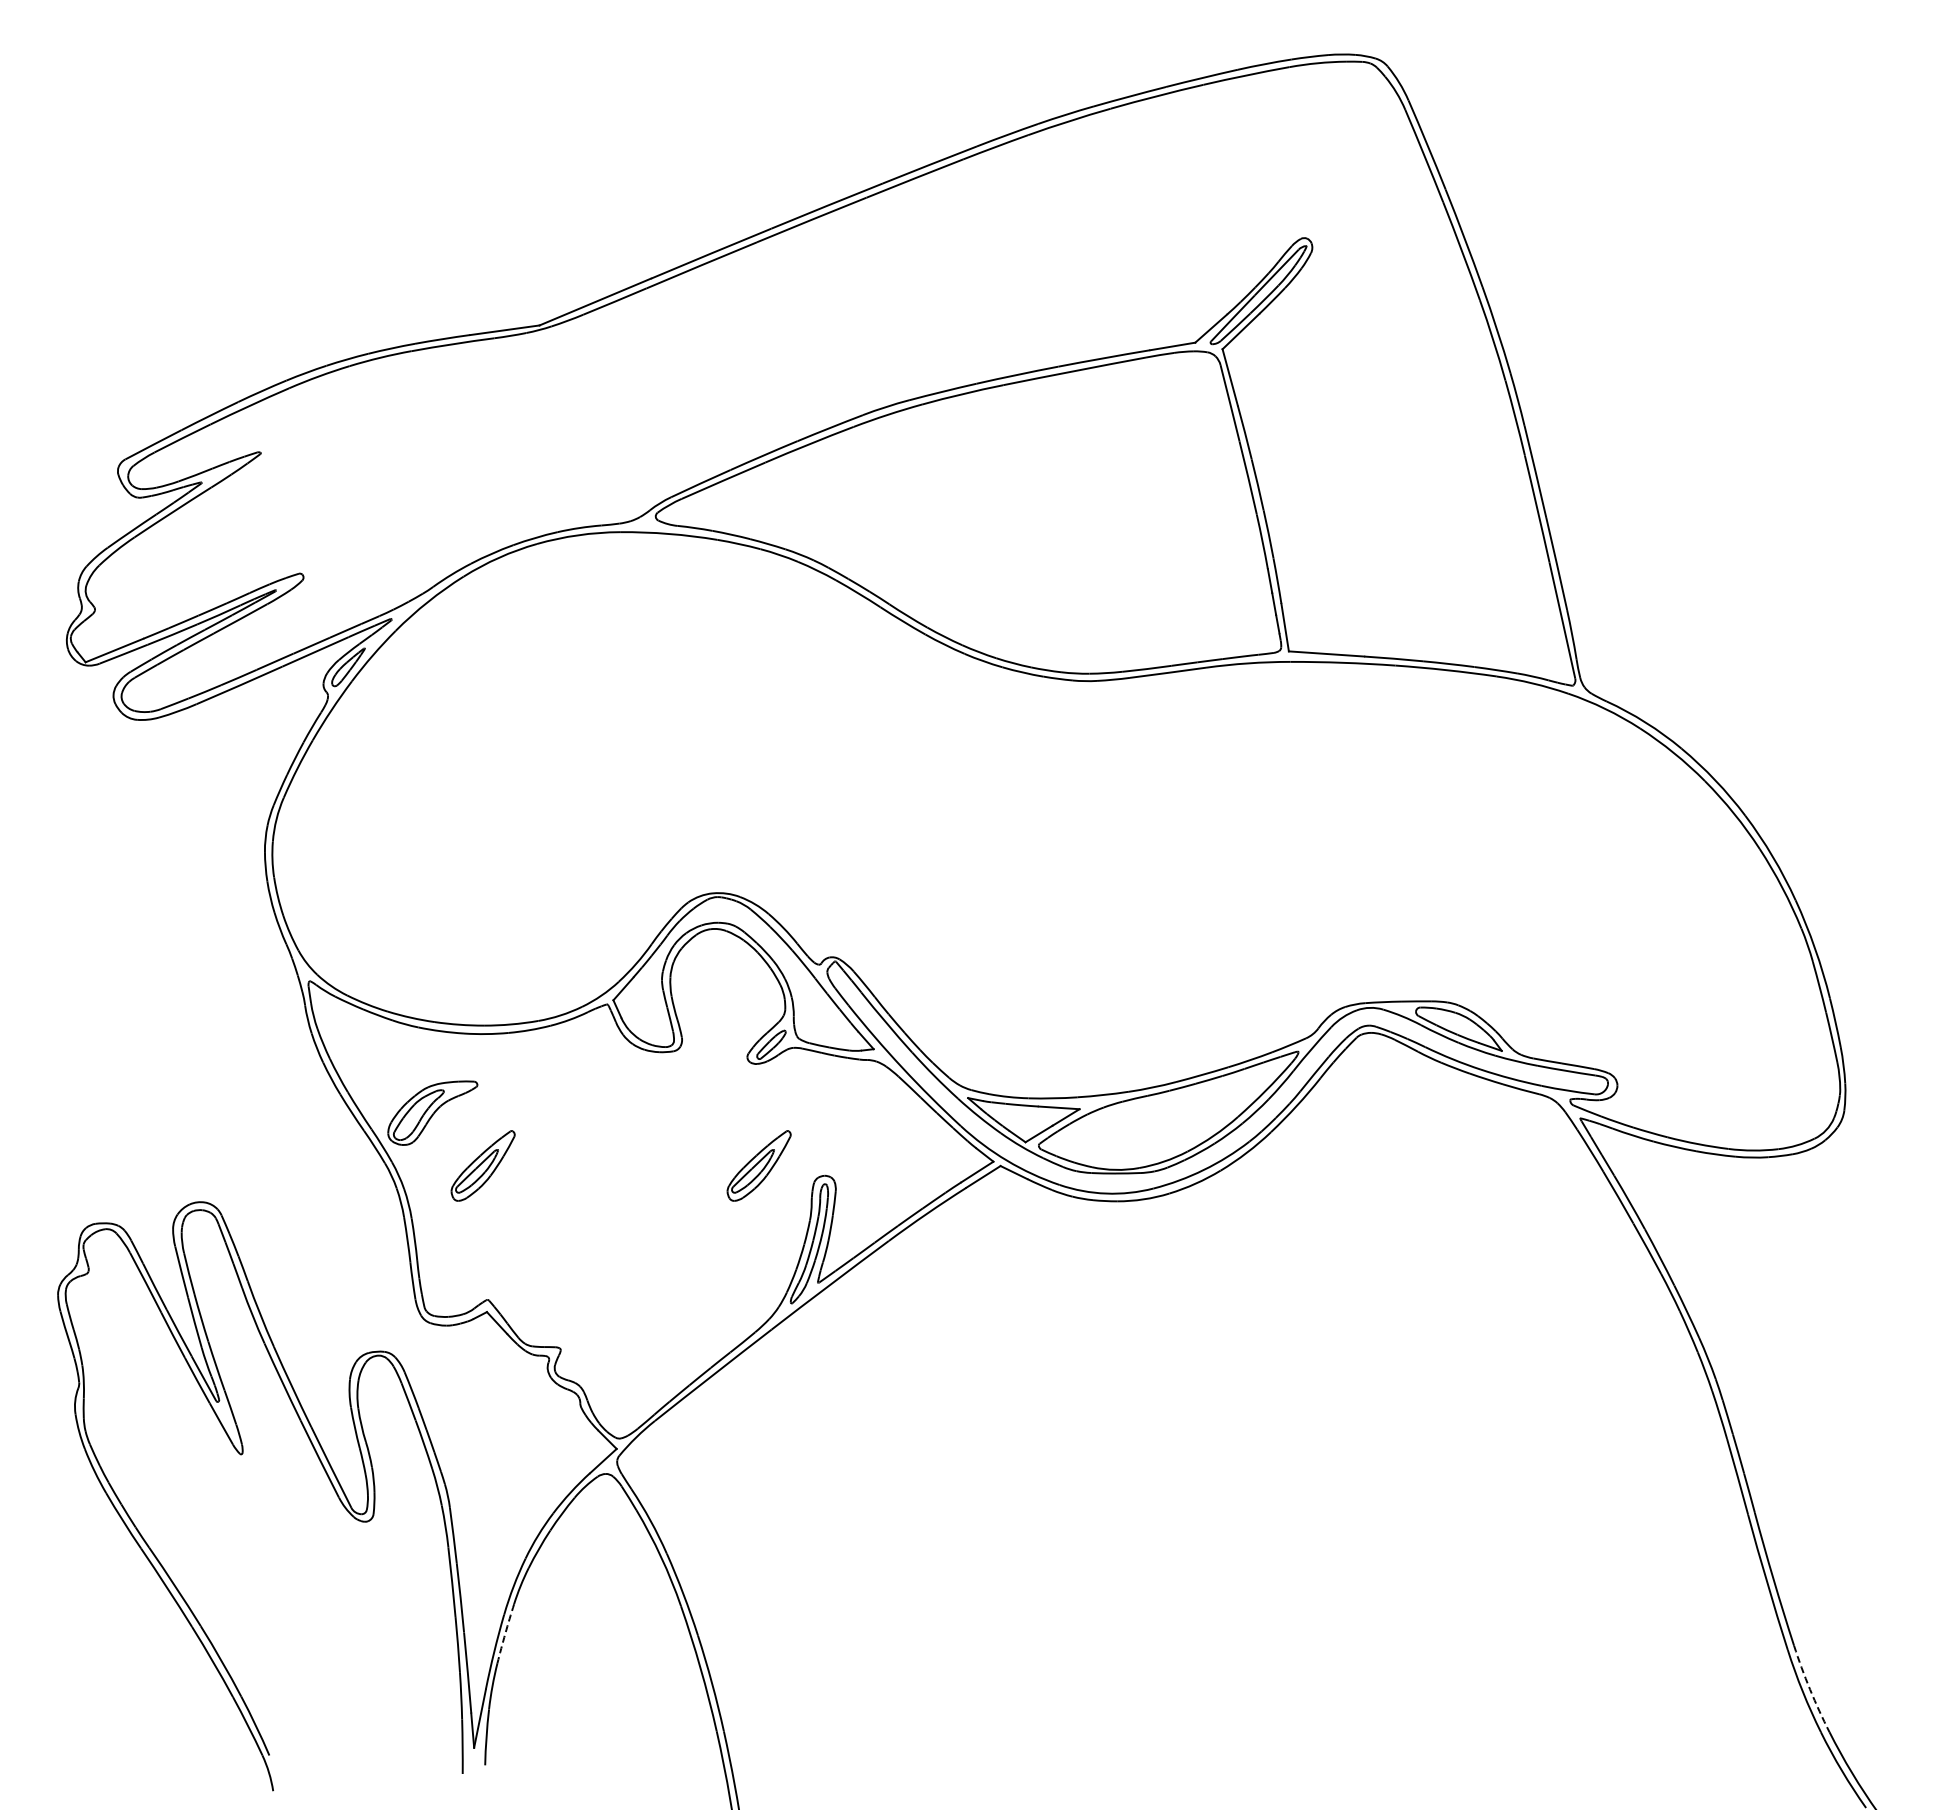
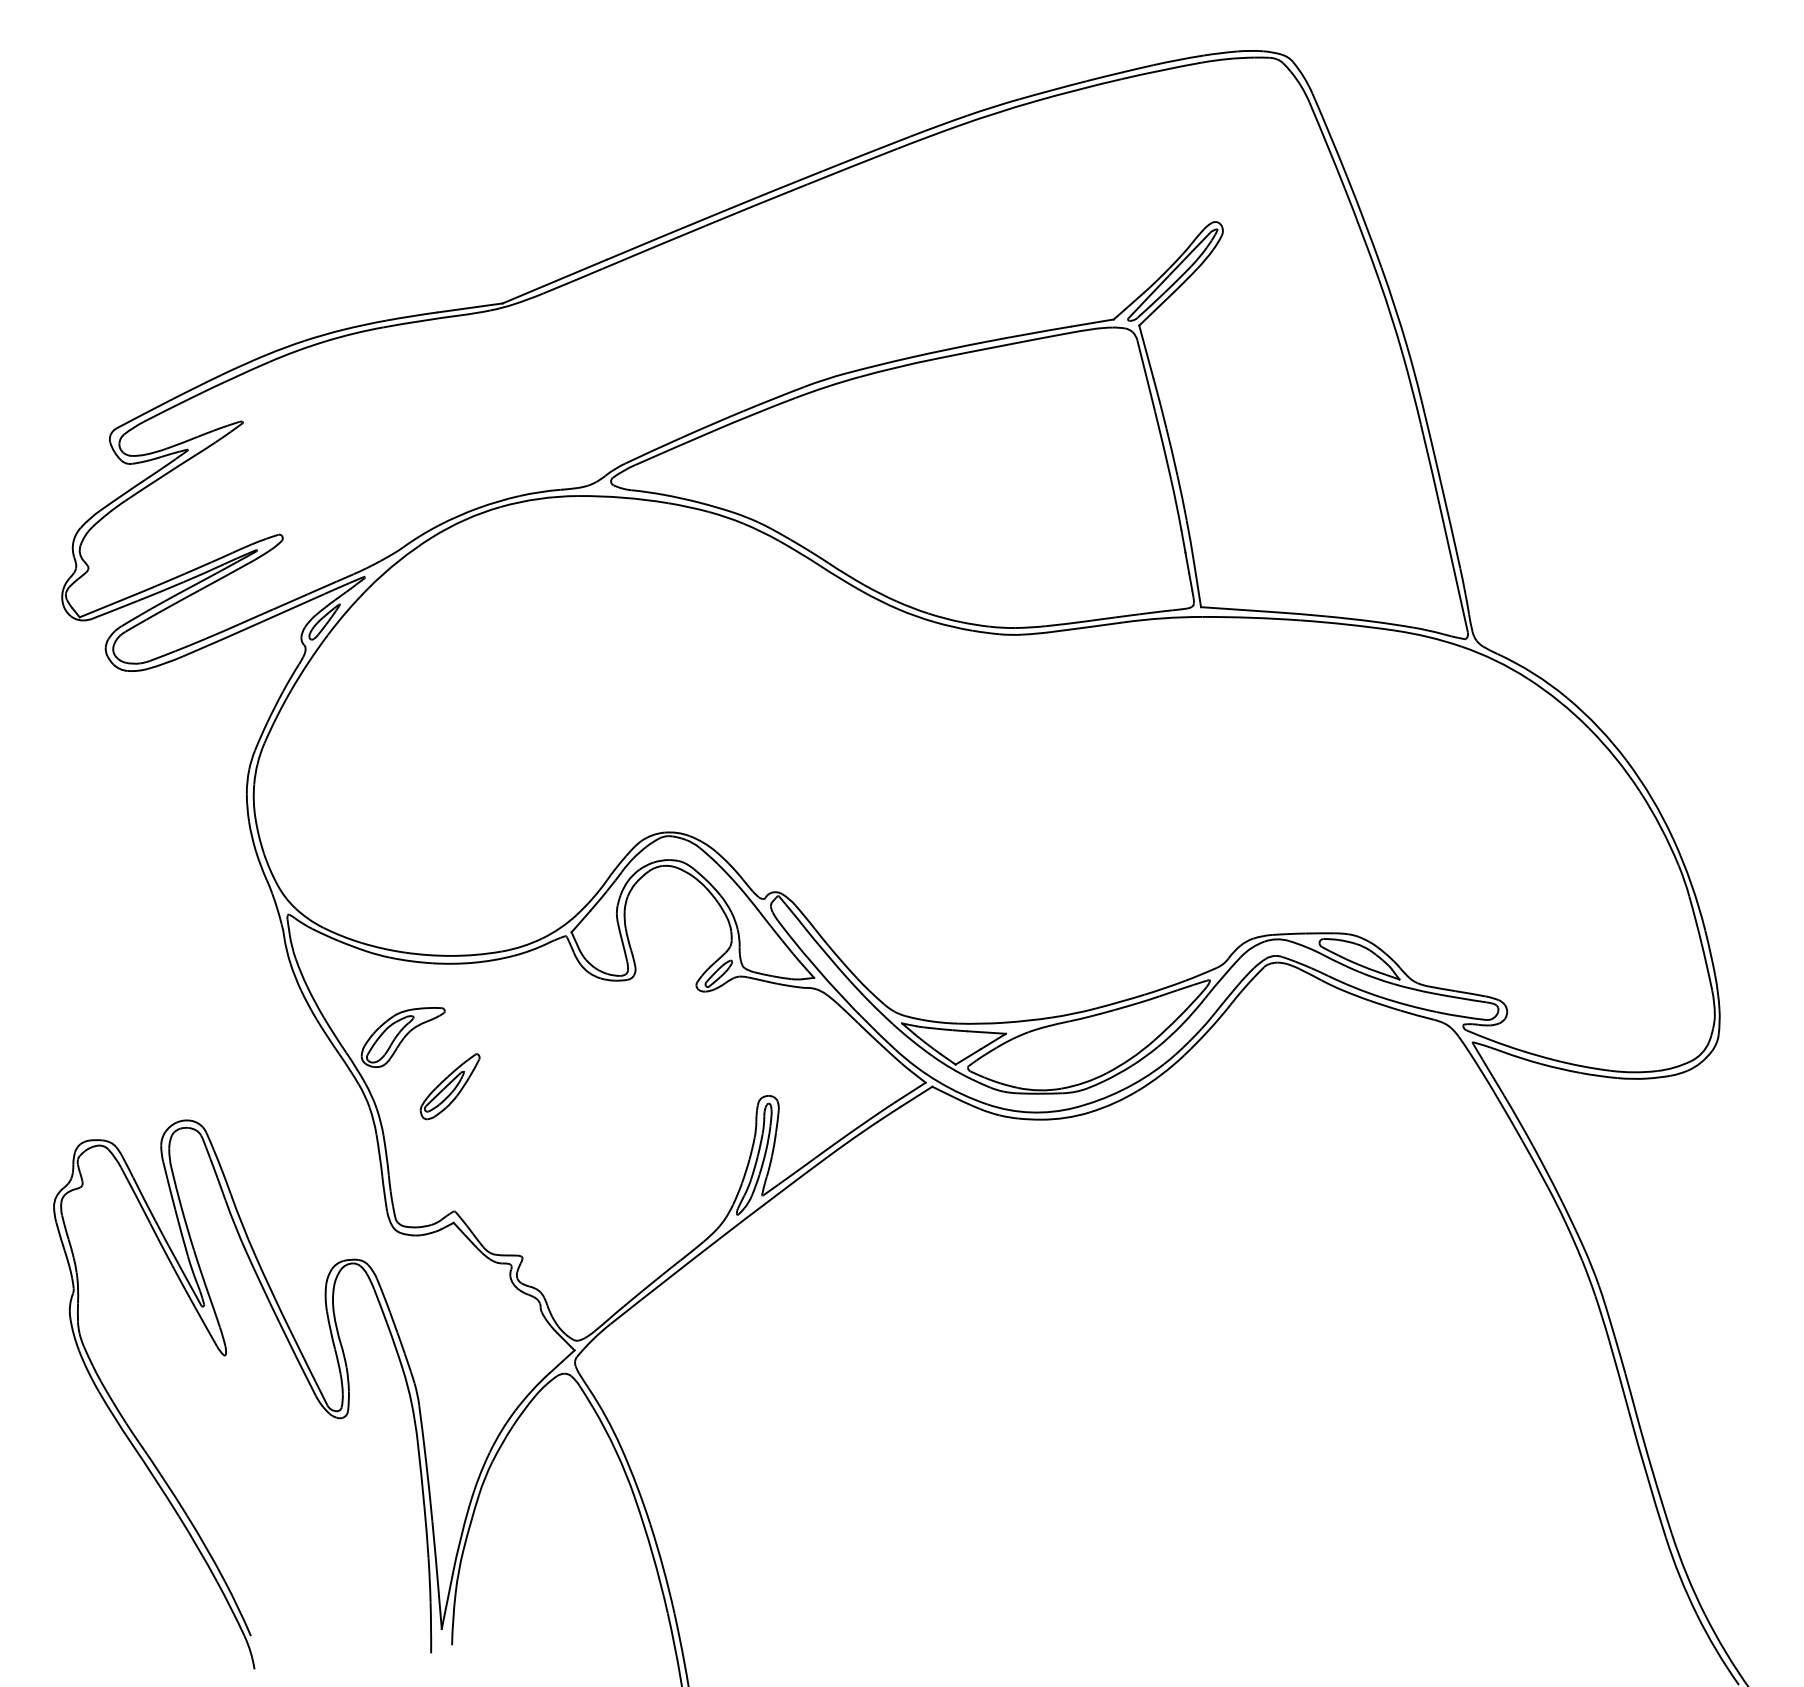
part: (758, 1165) -> (706, 1086), removed
arc: (505, 1633) -> (470, 1522), dashed -> solid
arc: (1810, 1689) -> (1687, 1574), dashed -> solid

